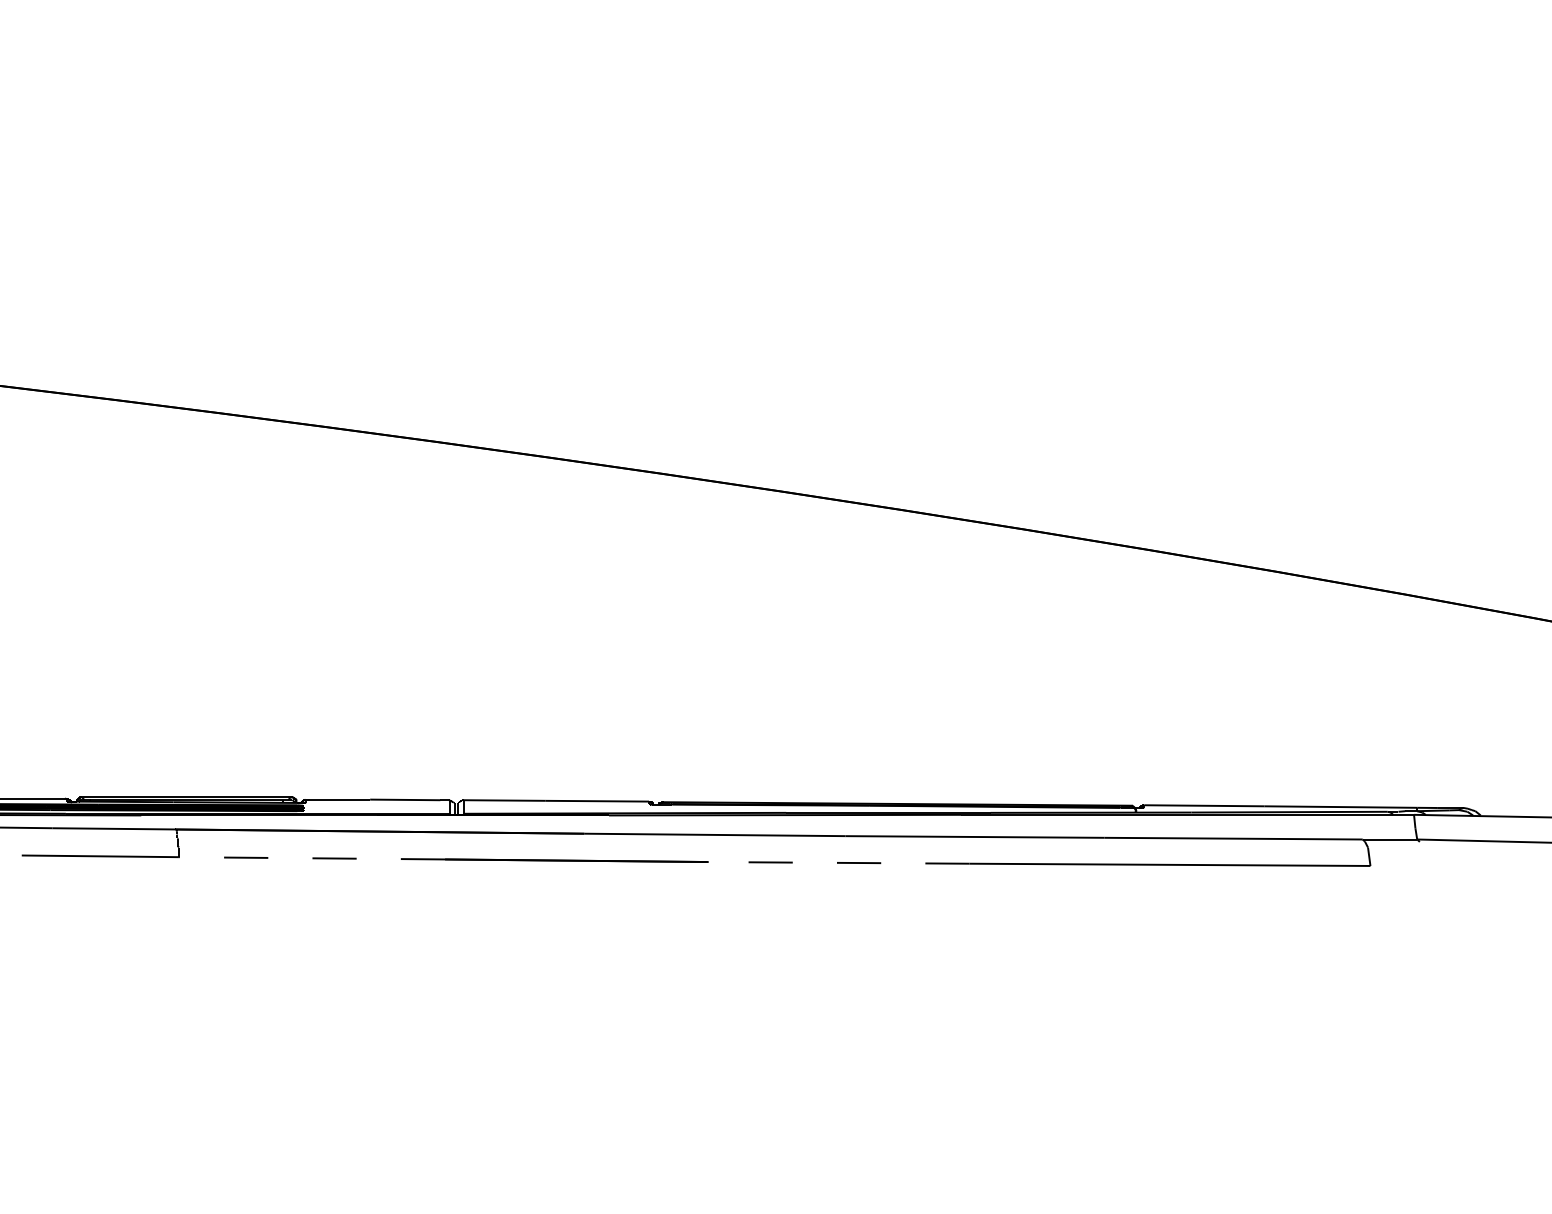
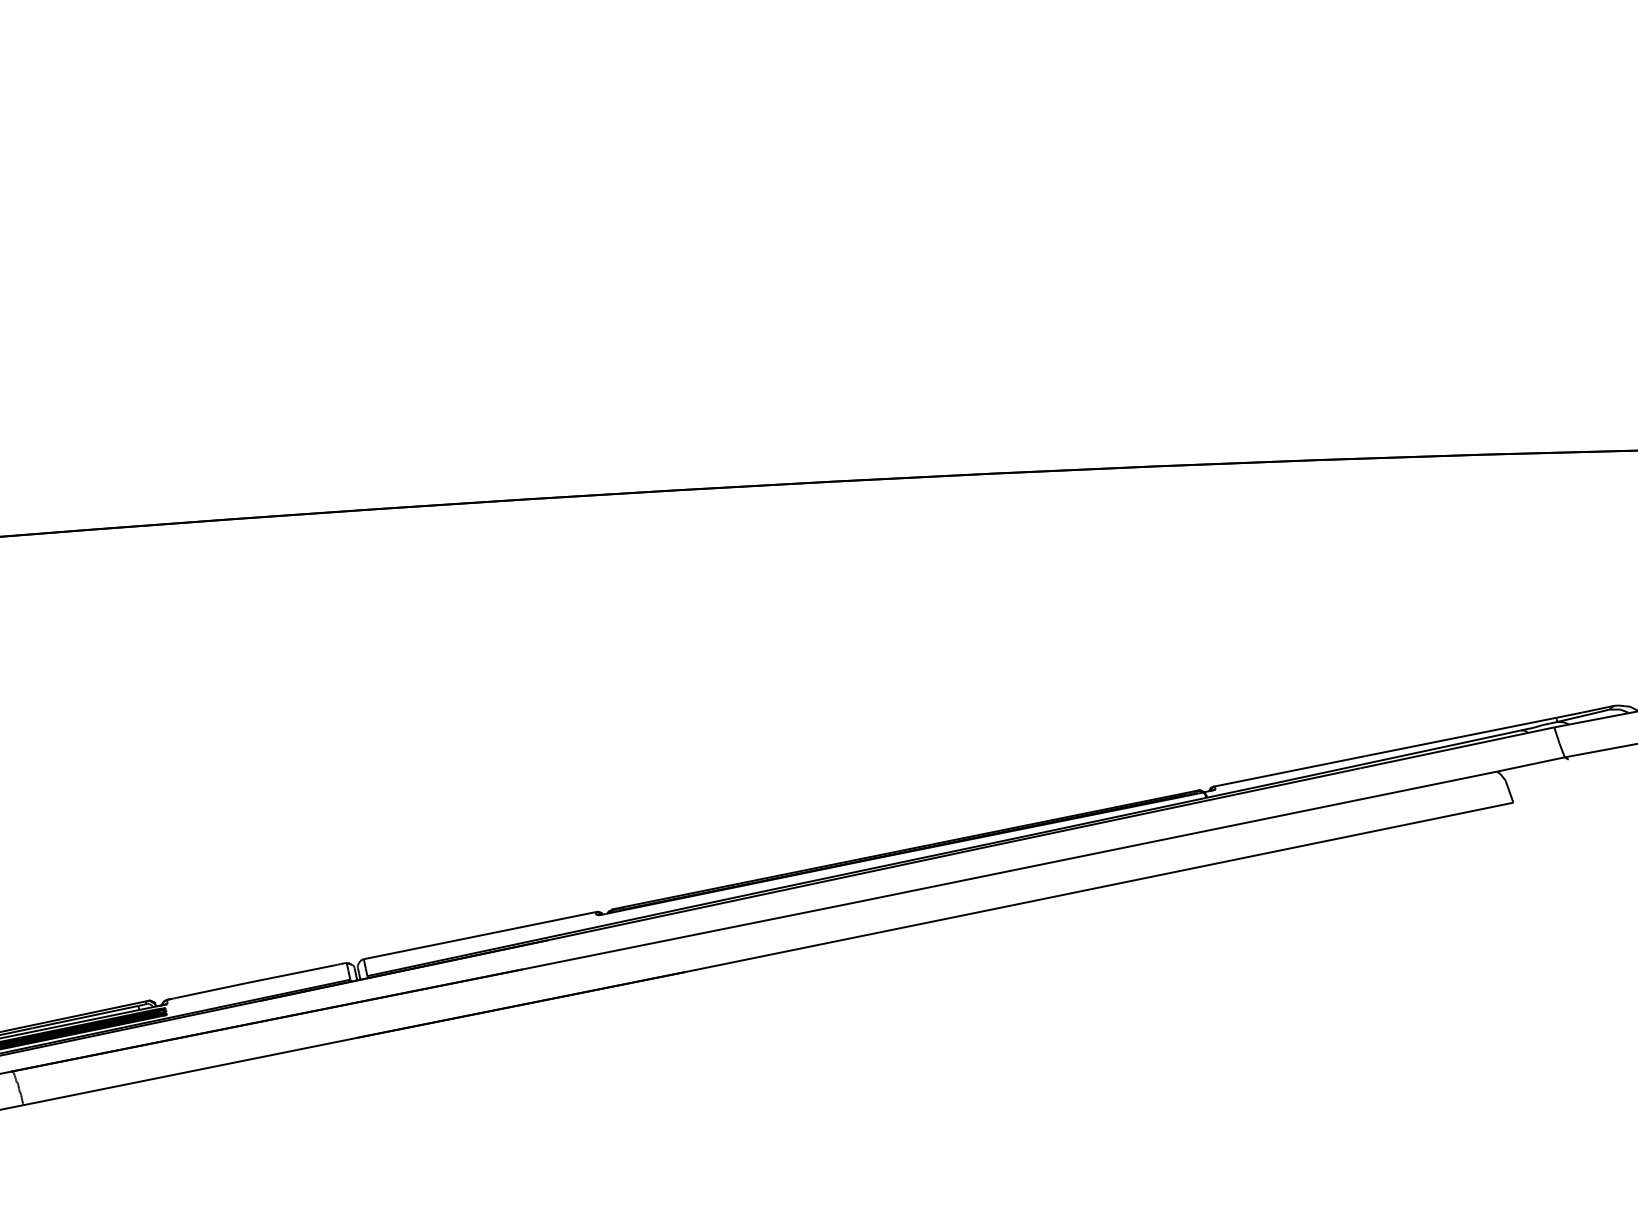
line: (311, 858) -> (189, 1072), dashed -> solid
line: (839, 862) -> (849, 938), dashed -> solid

